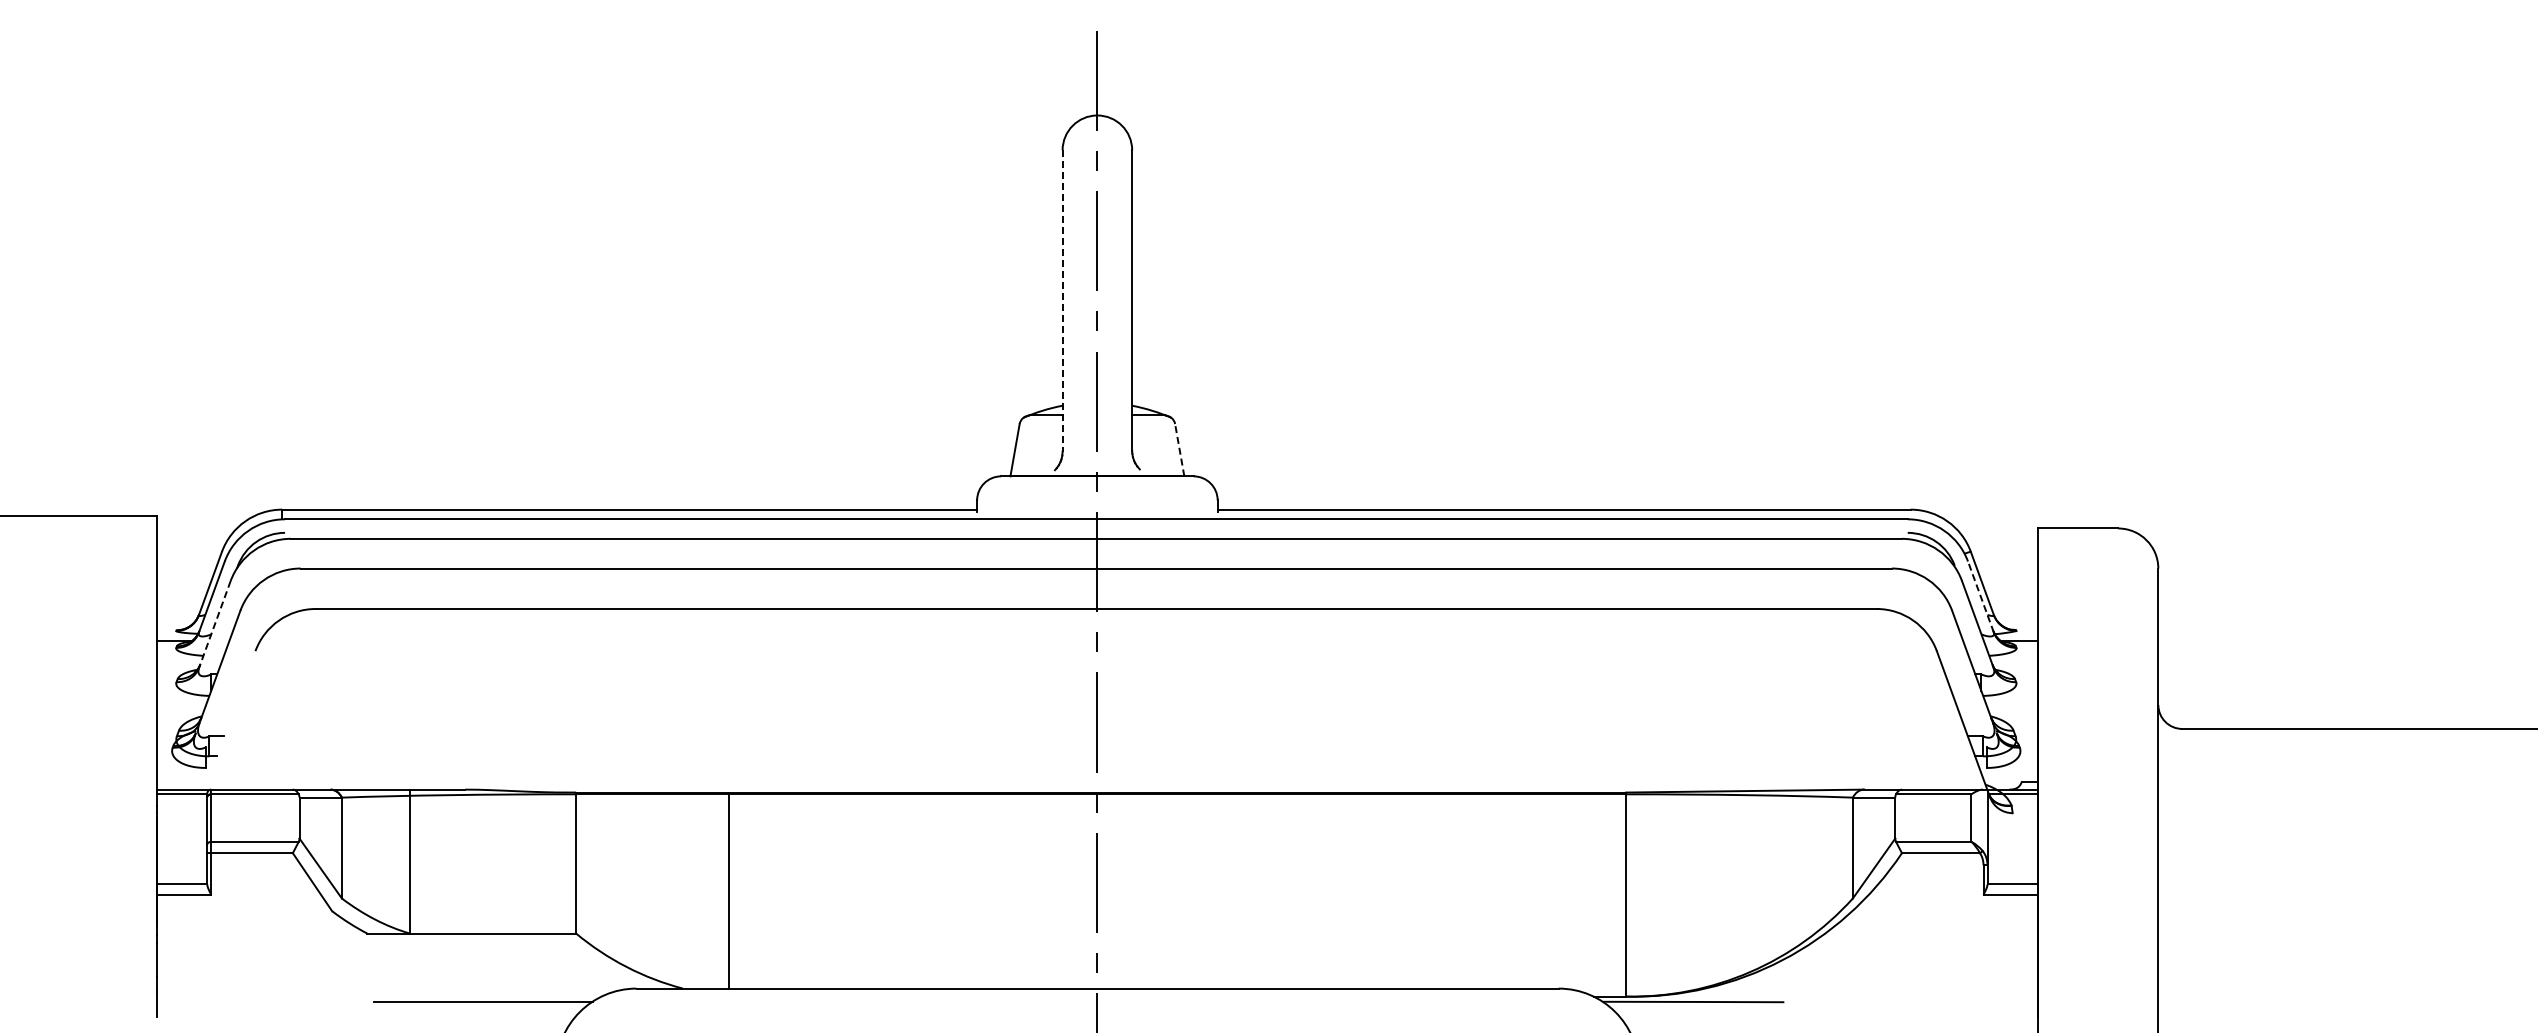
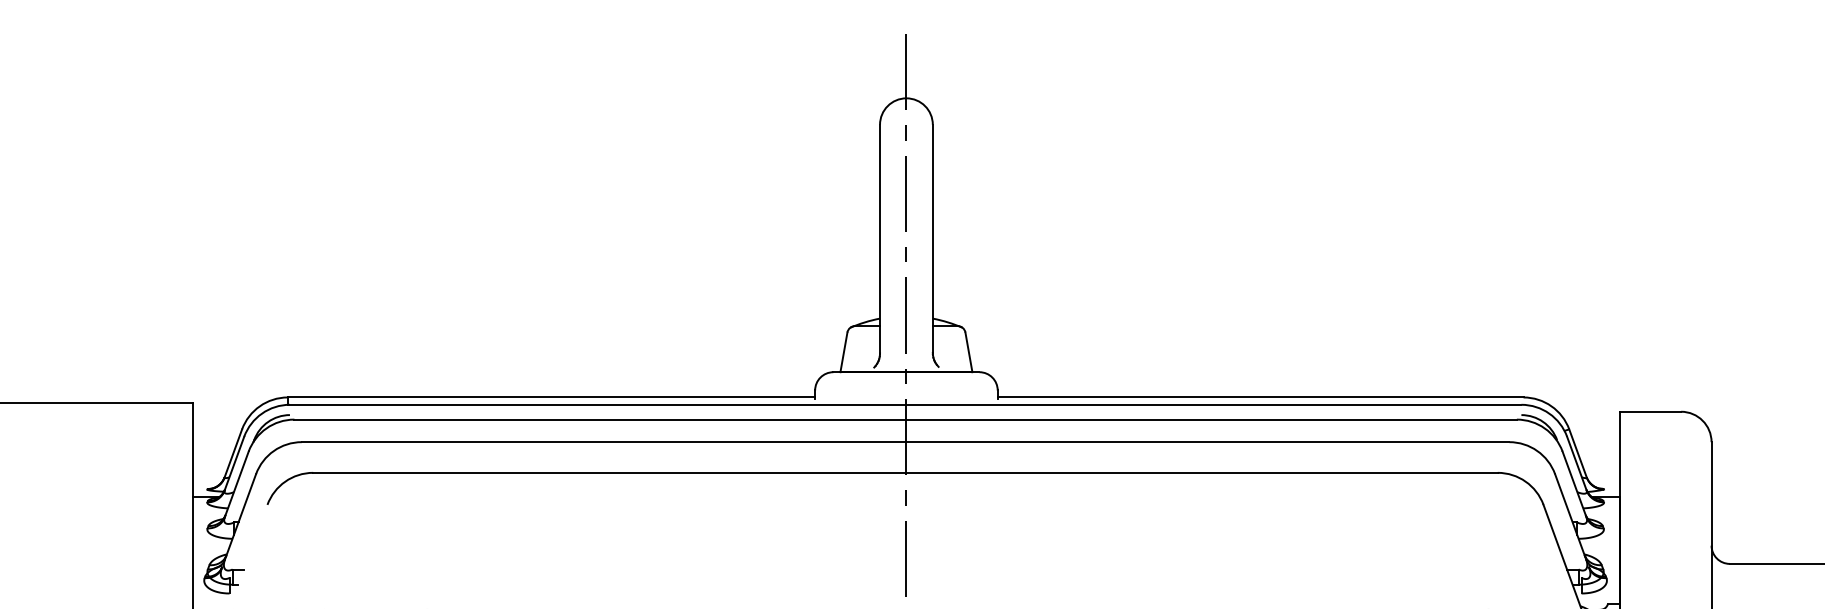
line: (1062, 301) -> (879, 239), dashed -> solid
line: (1179, 450) -> (968, 352), dashed -> solid
line: (1980, 597) -> (1576, 464), dashed -> solid
line: (214, 624) -> (236, 484), dashed -> solid

